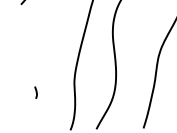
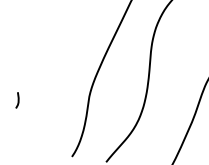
line: (35, 92) -> (17, 100), moved

